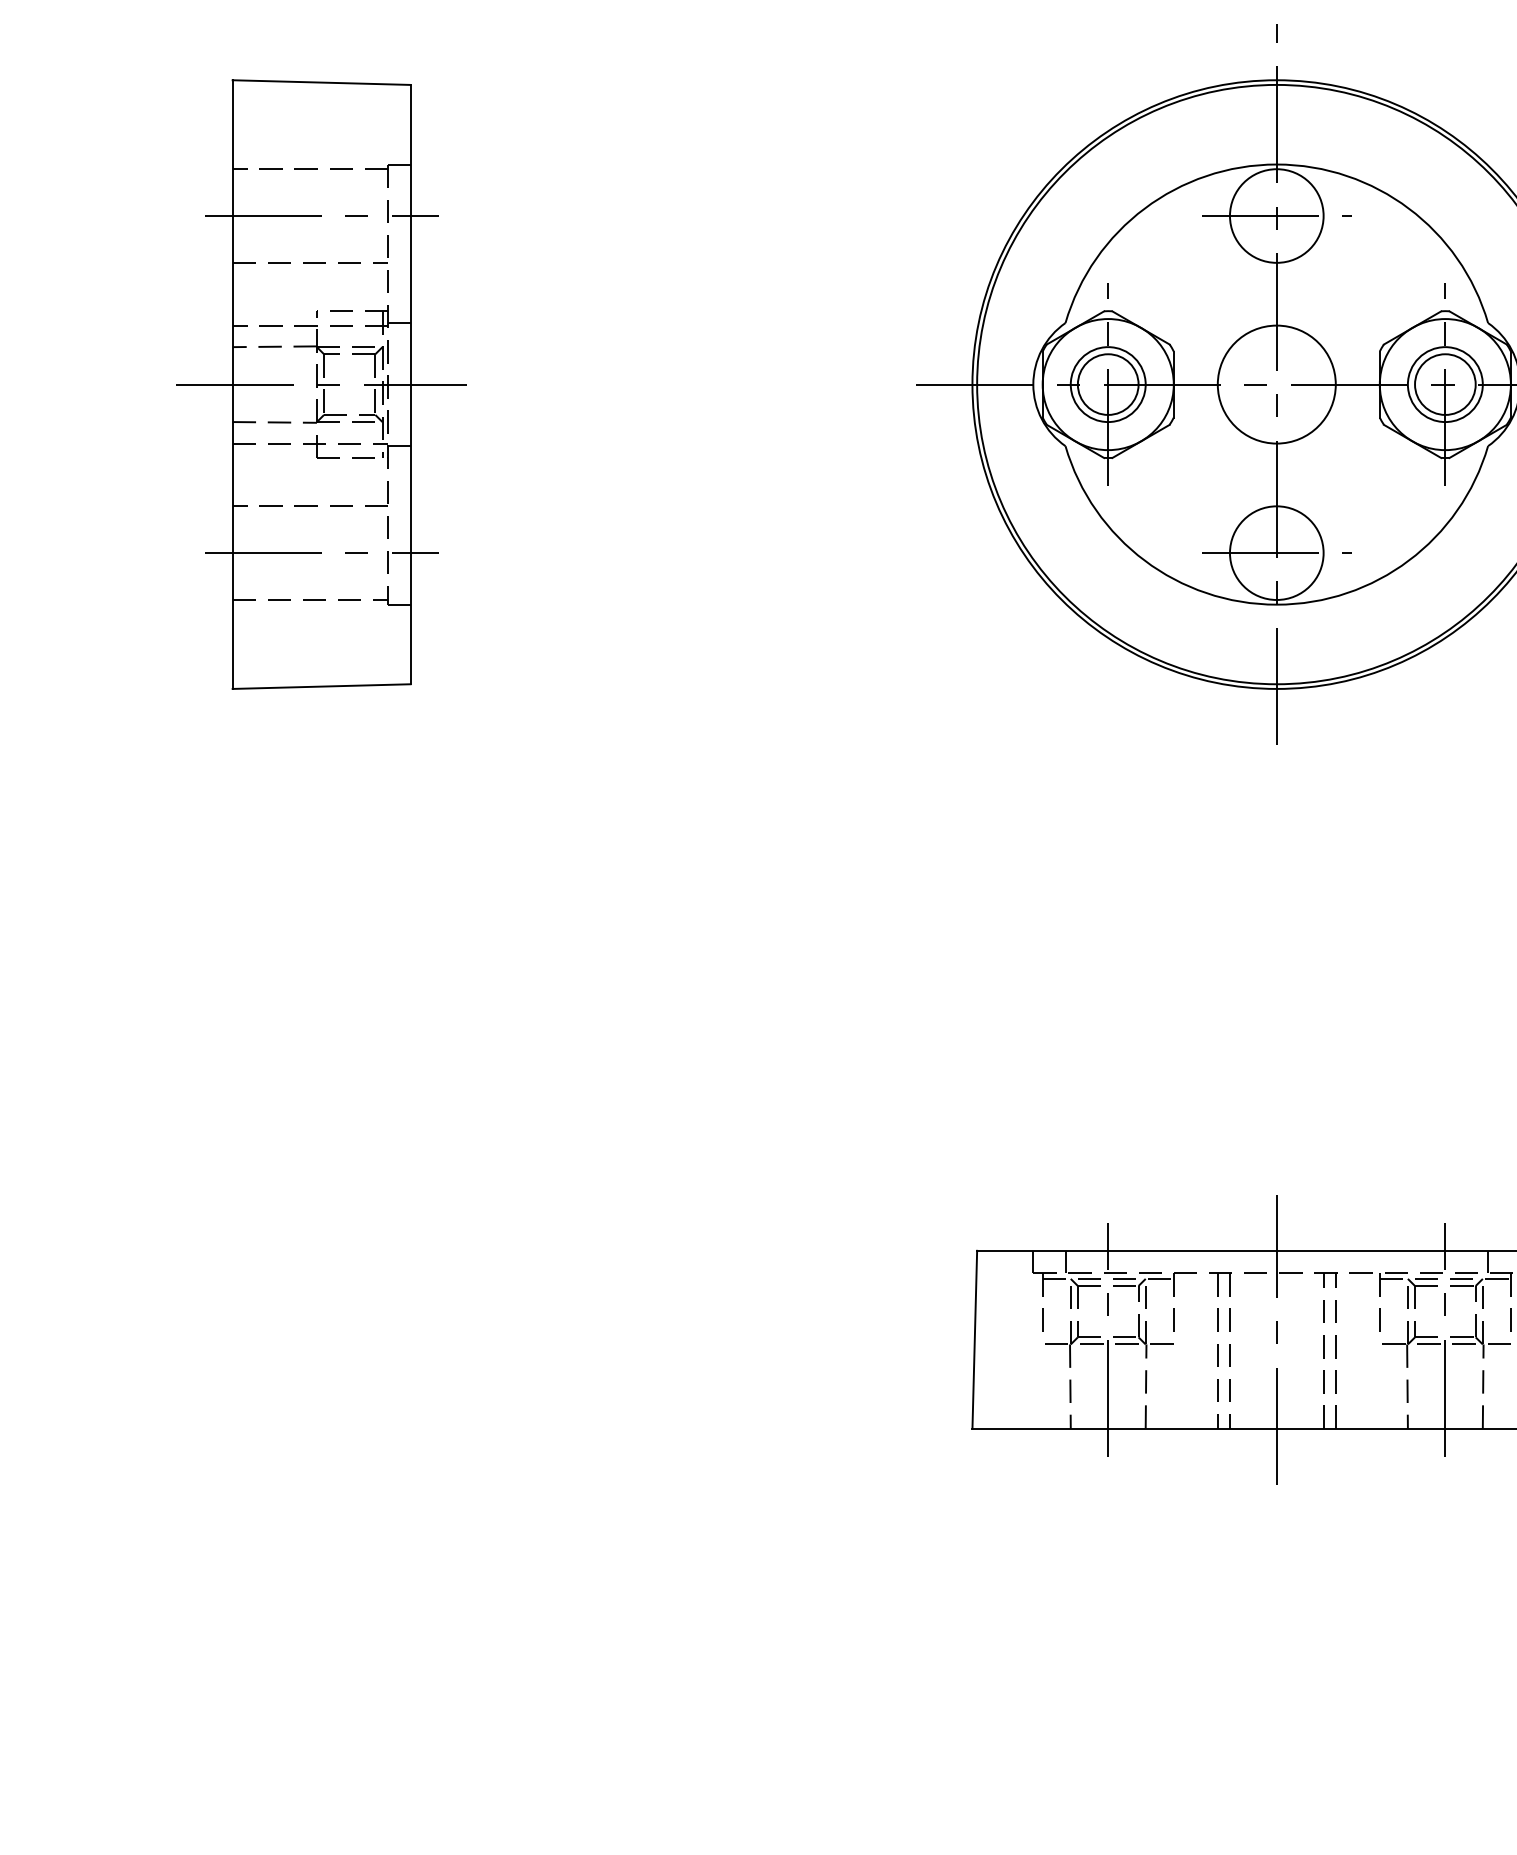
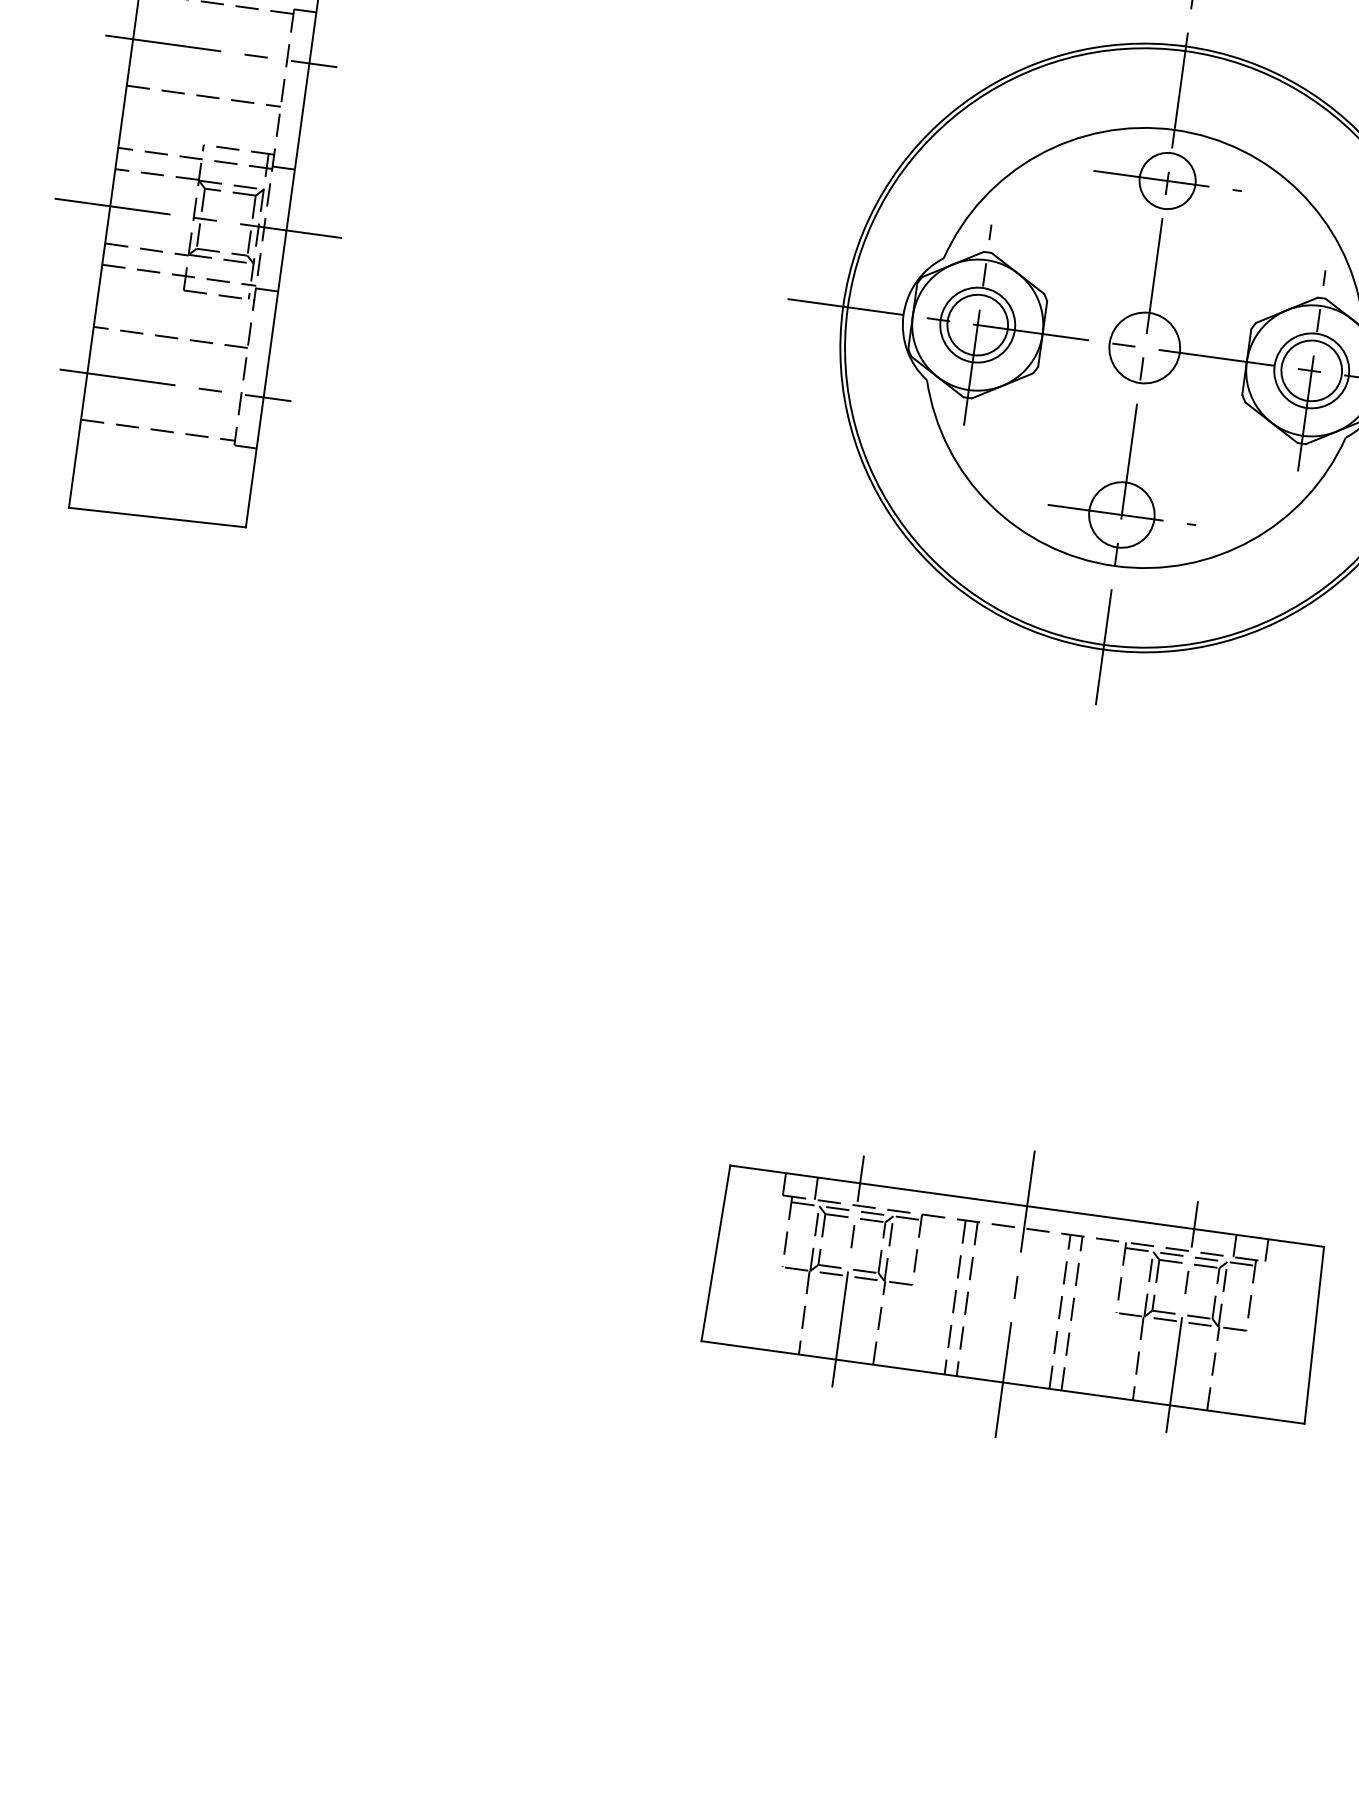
circle: (1276, 215) -> (1167, 180), size x0.6
circle: (1276, 384) -> (1144, 347), size x0.6
circle: (1276, 552) -> (1121, 514), size x0.7

